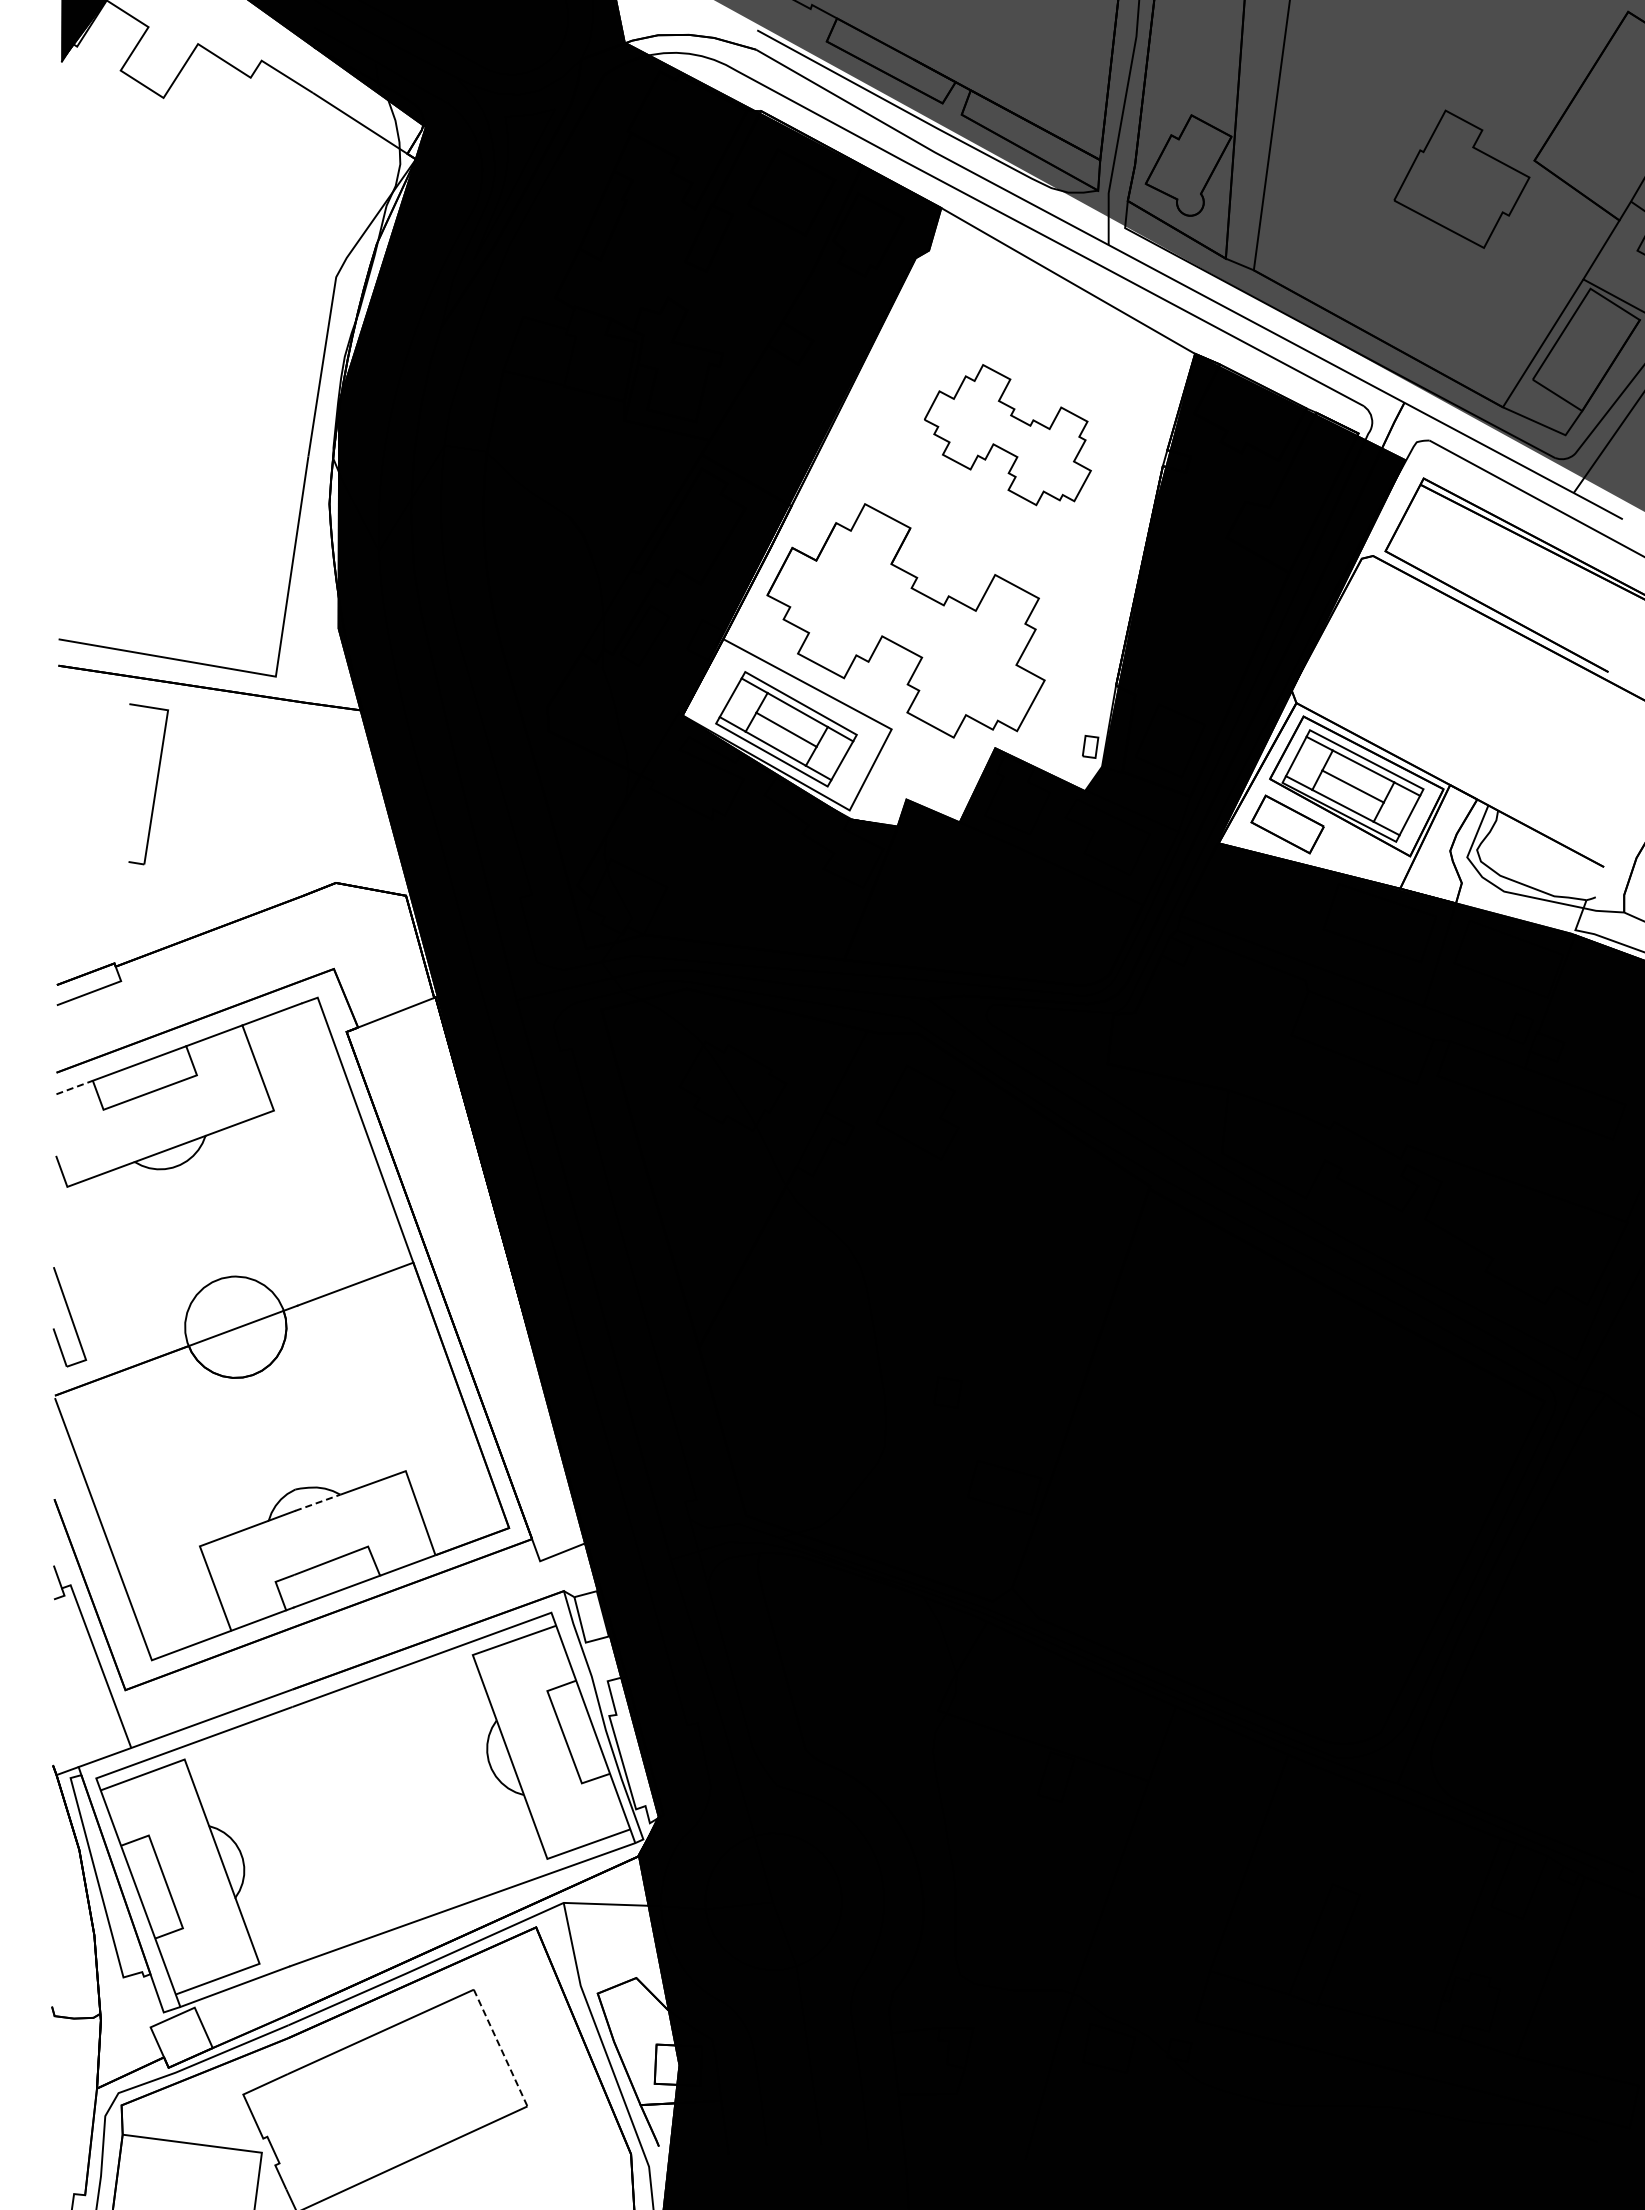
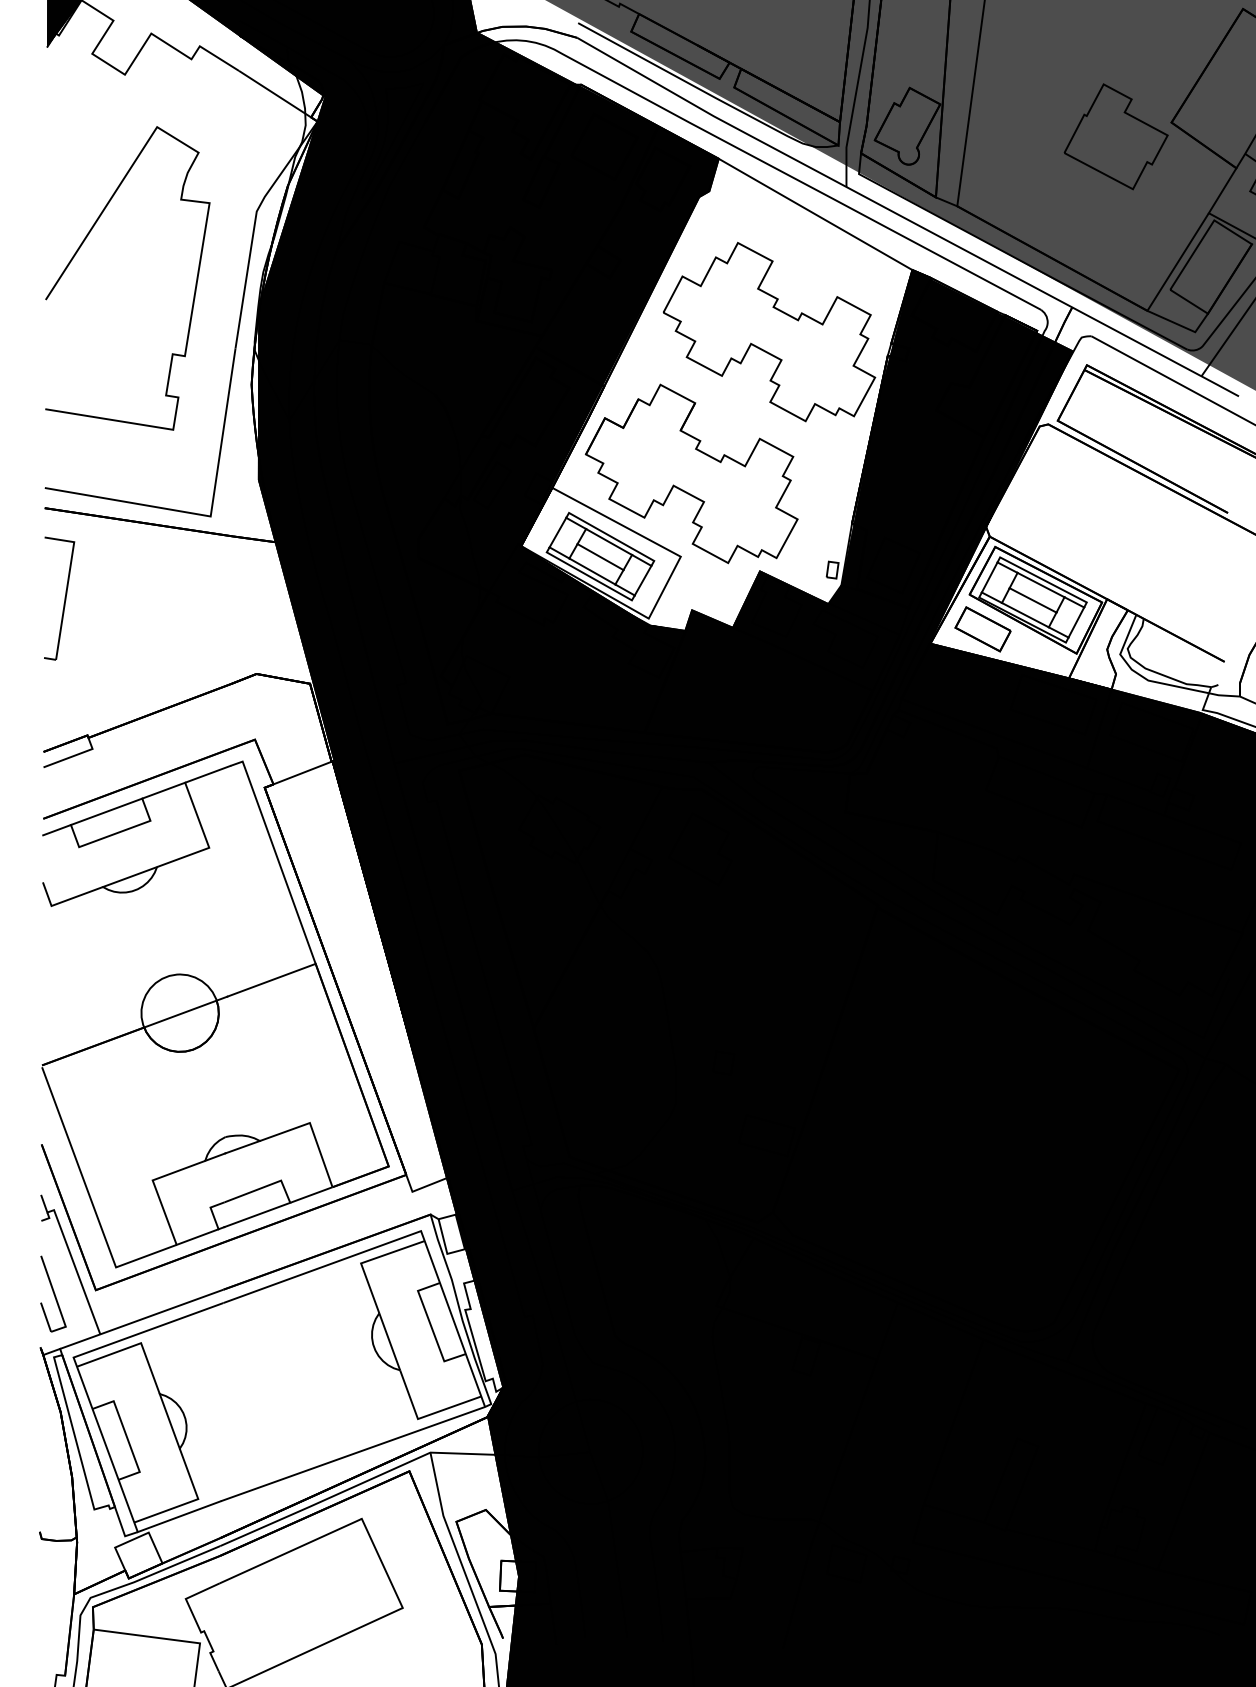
curve: (105, 324) -> (80, 247), added
part: (1007, 434) -> (769, 331), size x1.67
part: (155, 784) -> (64, 598), moved
line: (75, 1087) -> (57, 830), dashed -> solid
part: (69, 1317) -> (53, 1294), moved
line: (318, 1502) -> (243, 1146), dashed -> solid
line: (500, 2048) -> (382, 1563), dashed -> solid

